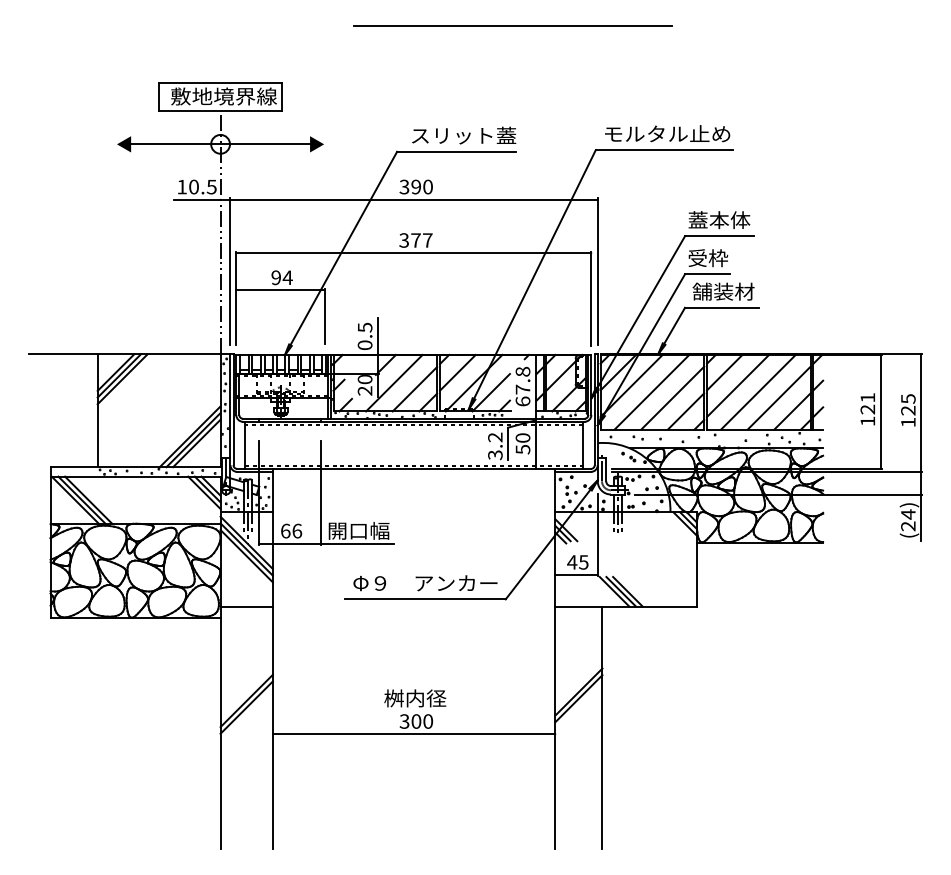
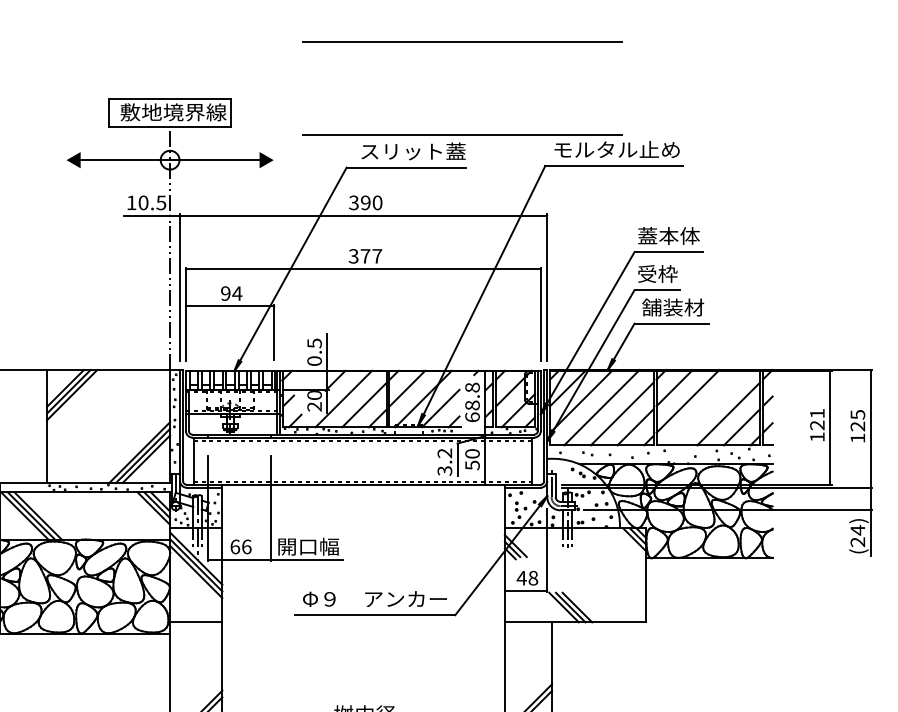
line: (512, 118) -> (462, 134), added
text: (522, 389) -> (472, 405), 67.8 -> 68.8
line: (758, 391) -> (708, 407), removed
text: (583, 562) -> (533, 578), 45 -> 48

